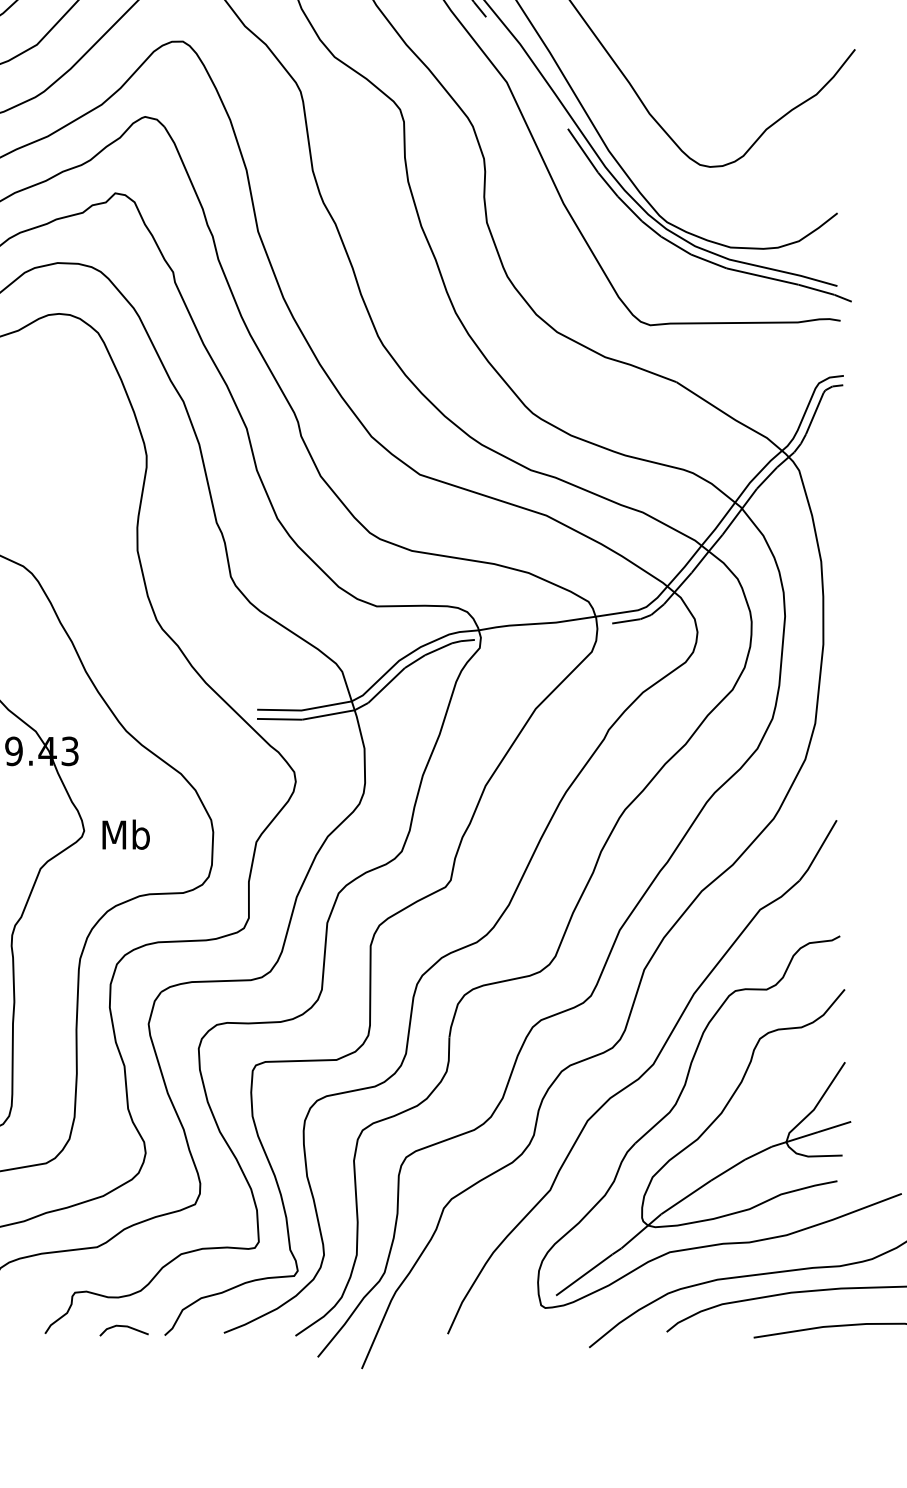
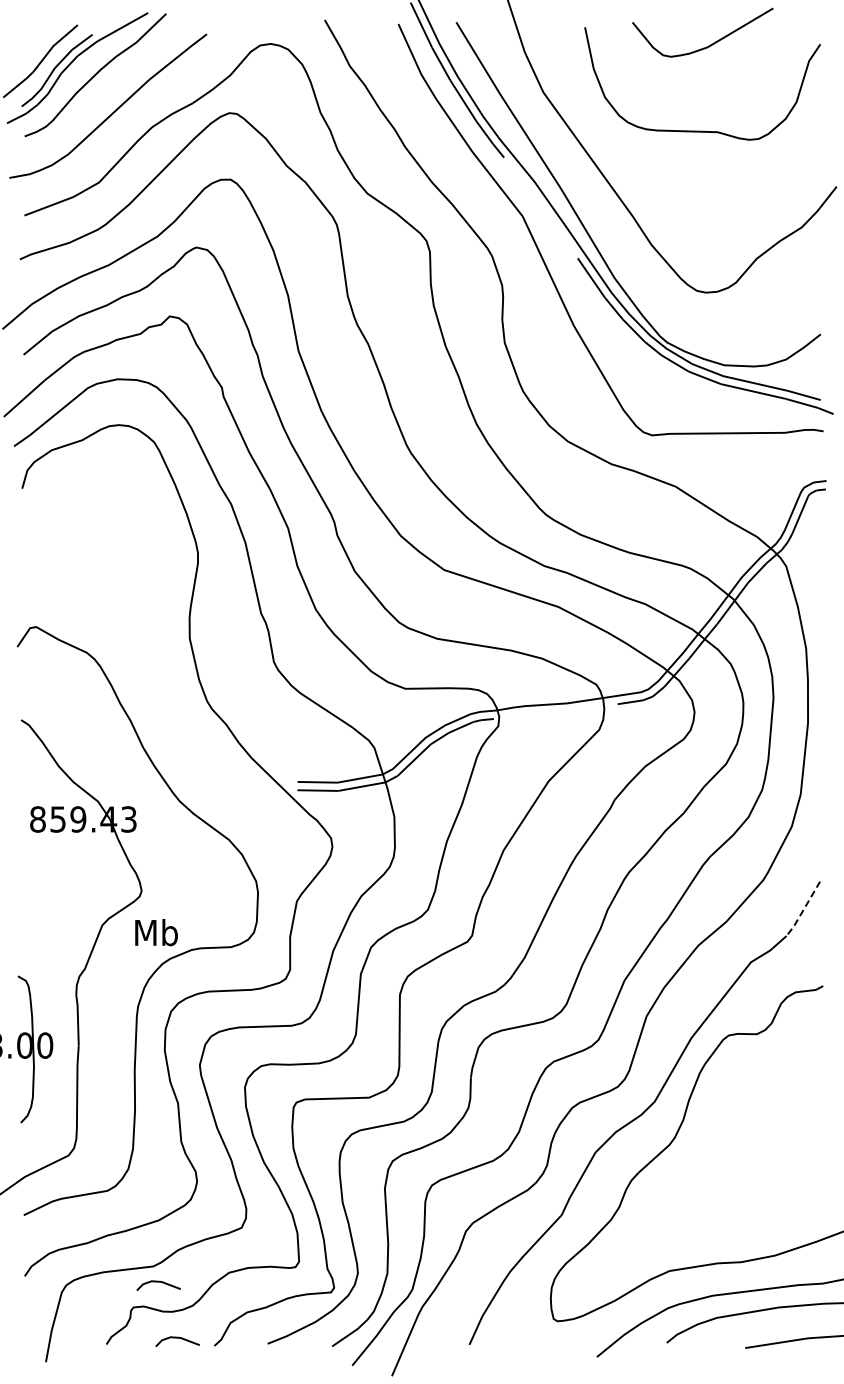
text: (126, 834) -> (156, 932), moved
line: (818, 851) -> (803, 909), solid -> dashed
part: (702, 1141) -> (699, 1171), removed
line: (102, 1264) -> (158, 1282), added

